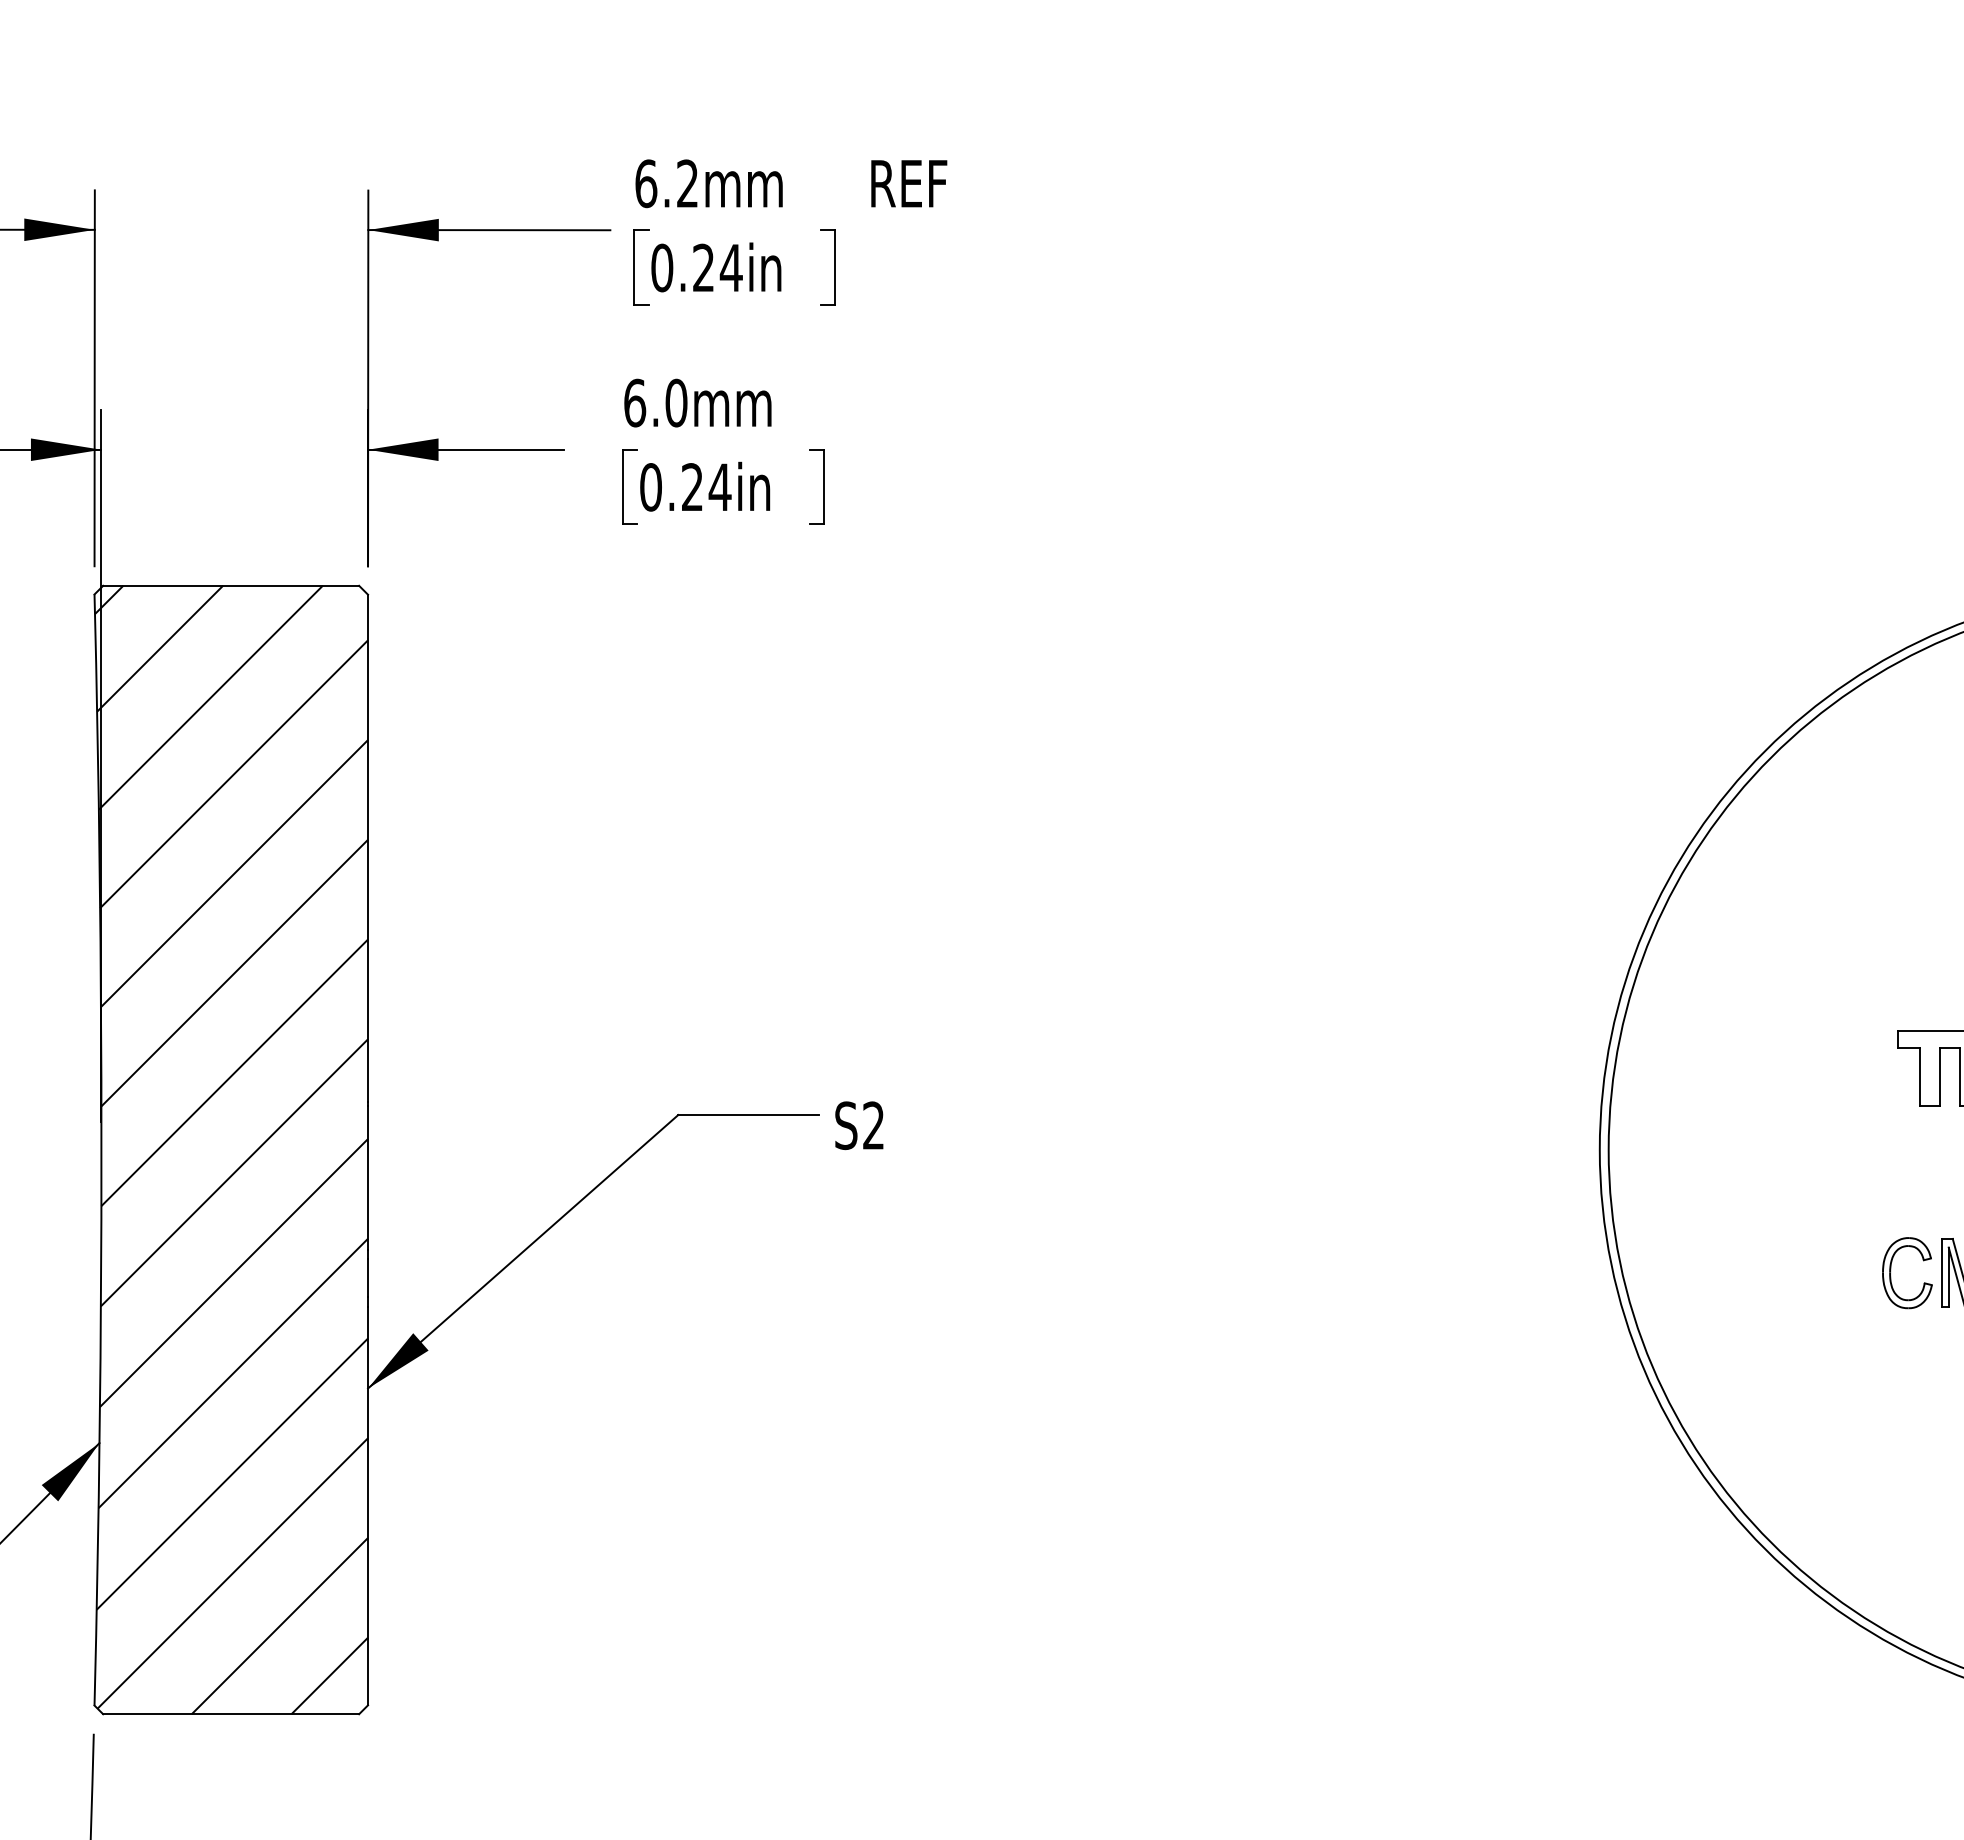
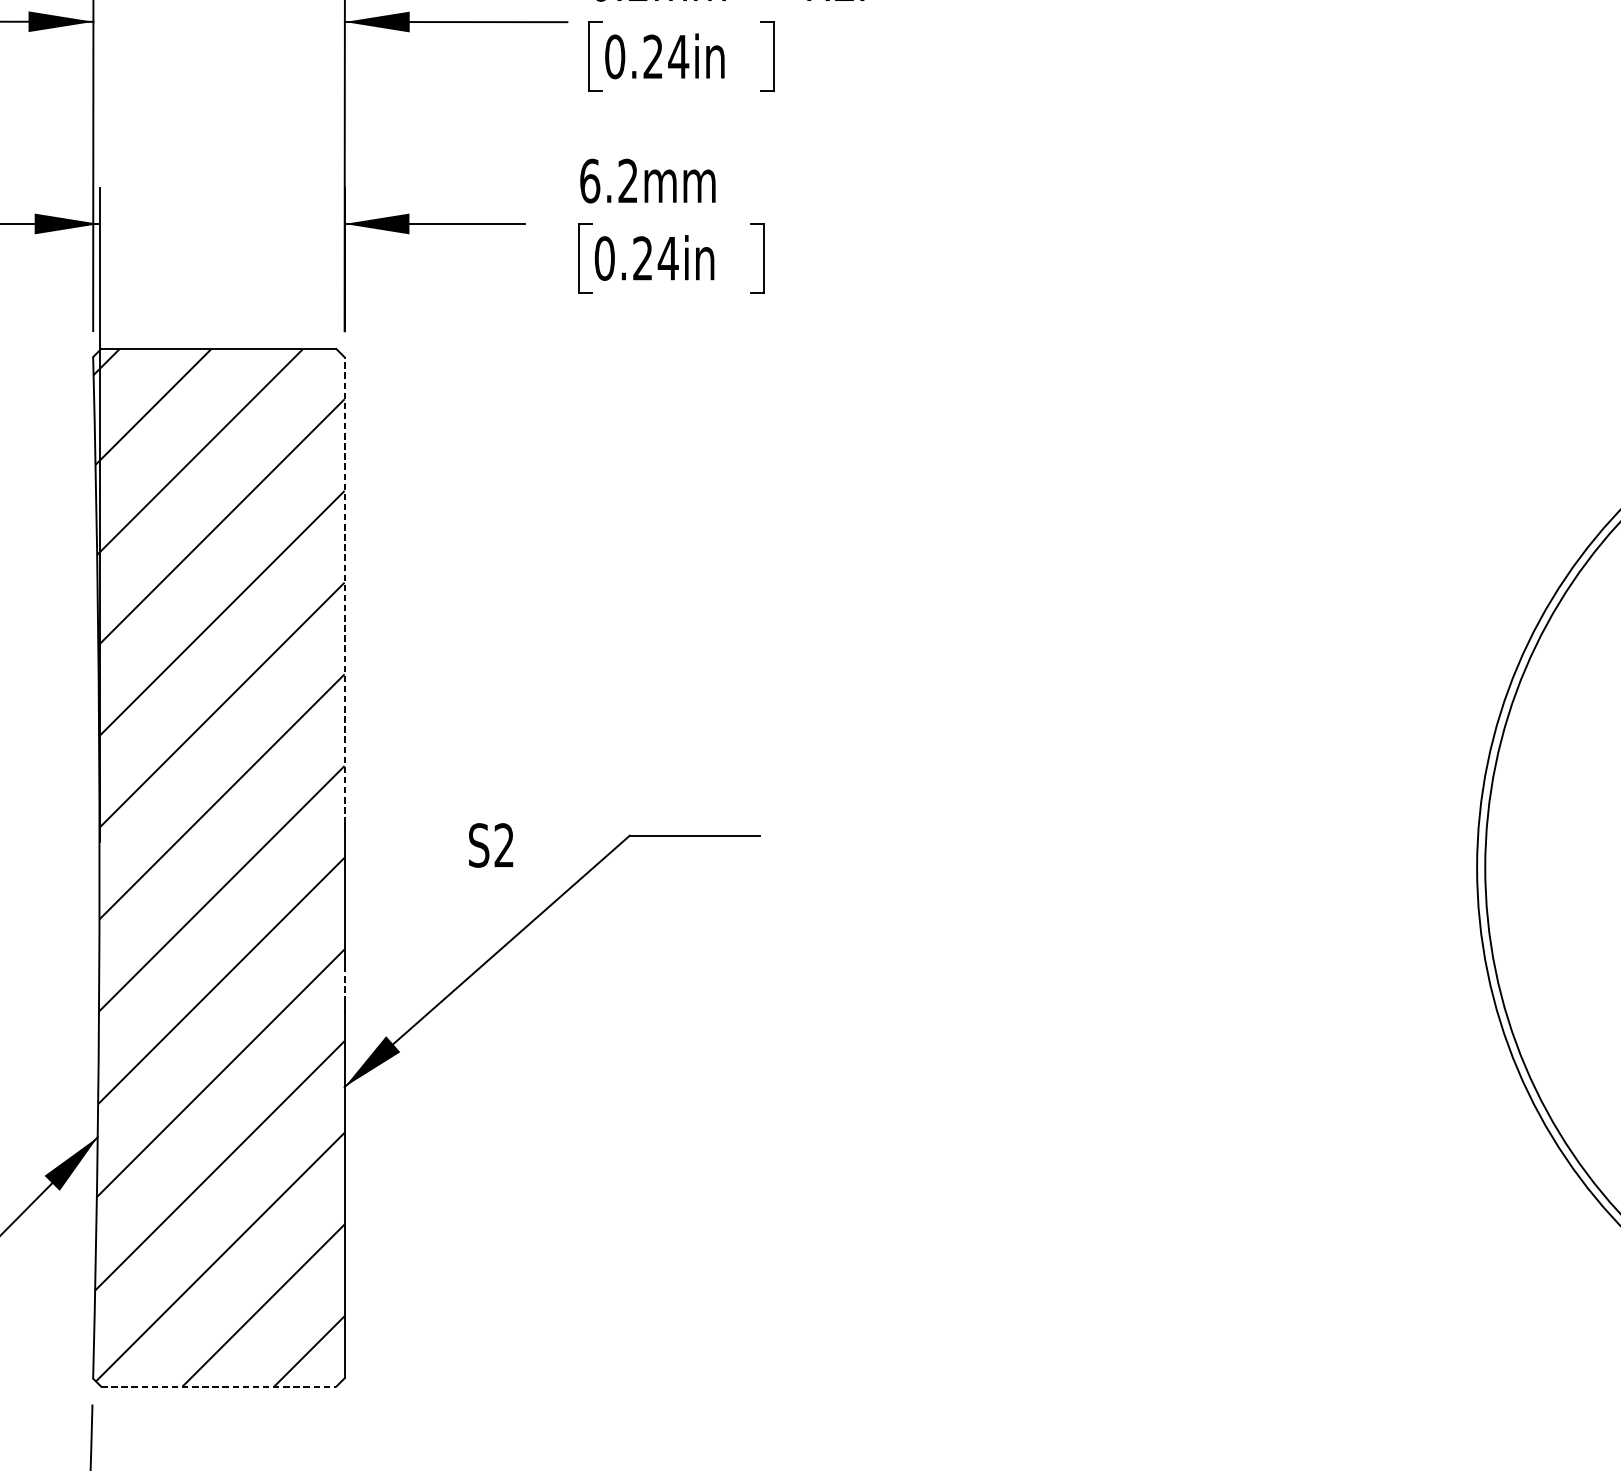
text: (676, 402) -> (628, 180), 6.0mm -> 6.2mm
line: (368, 848) -> (345, 590), solid -> dashed
text: (859, 1125) -> (491, 845), moved
line: (368, 1277) -> (345, 985), solid -> dashed
line: (231, 1714) -> (219, 1386), solid -> dashed

